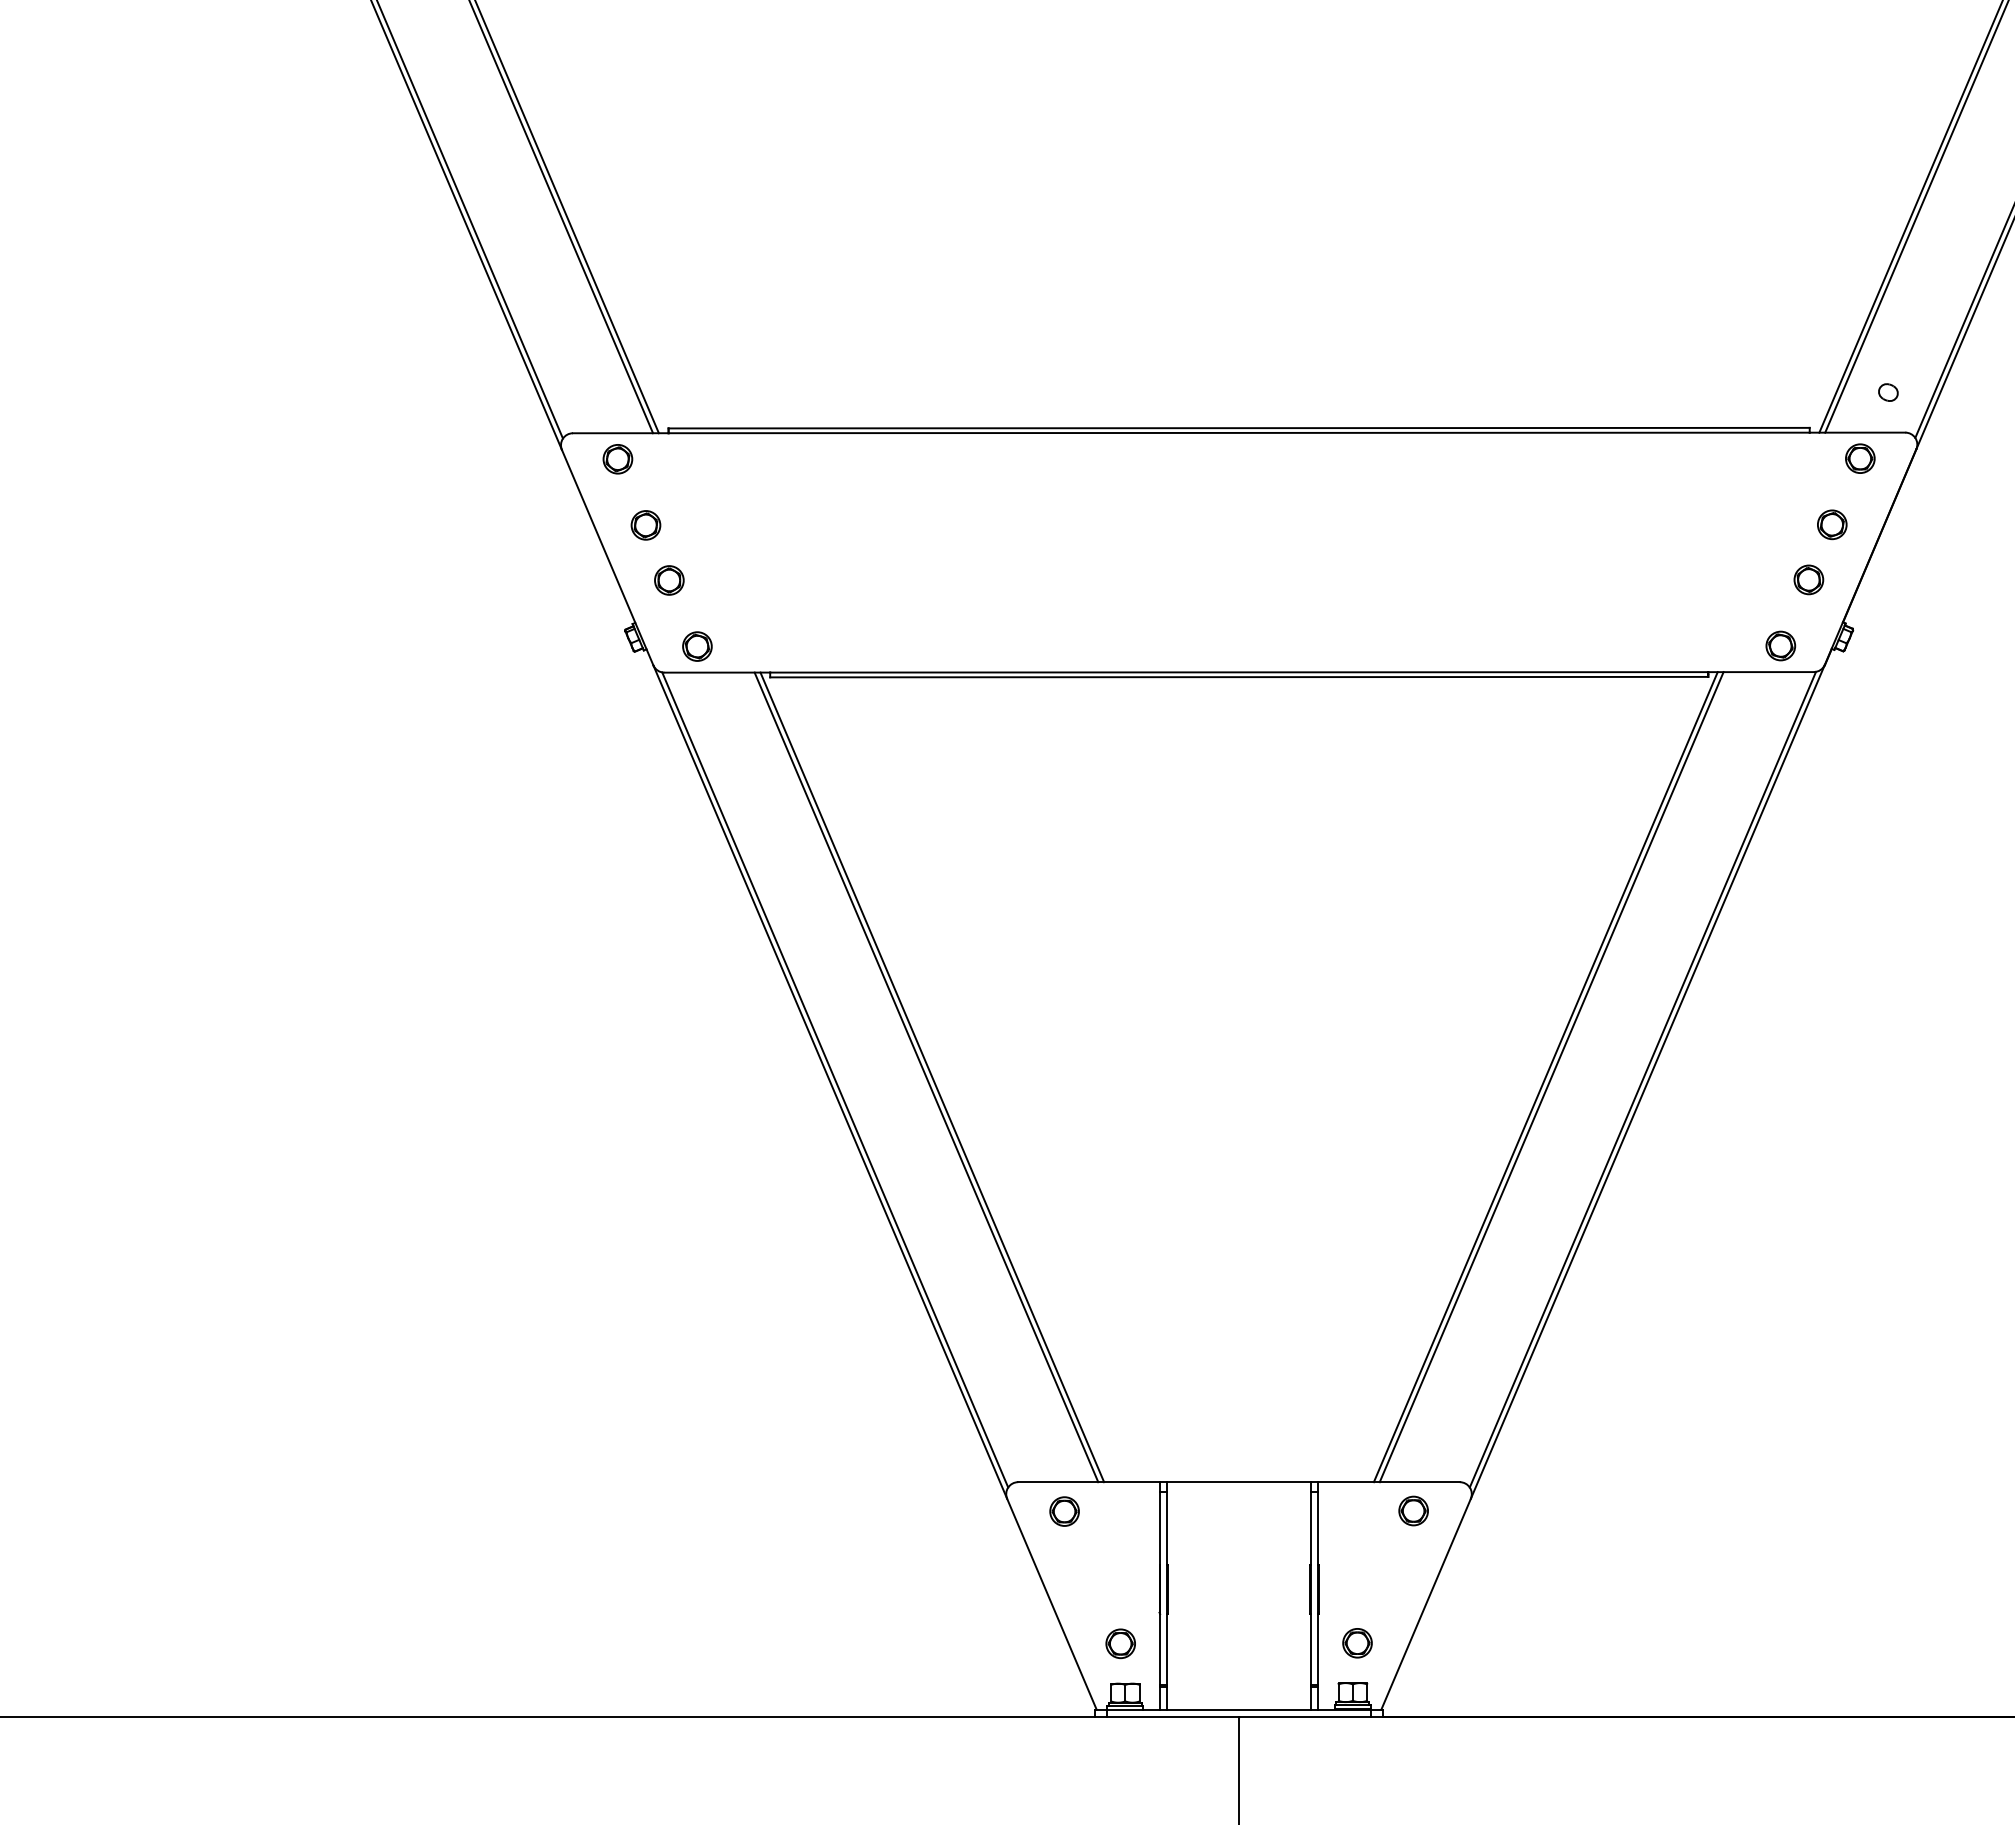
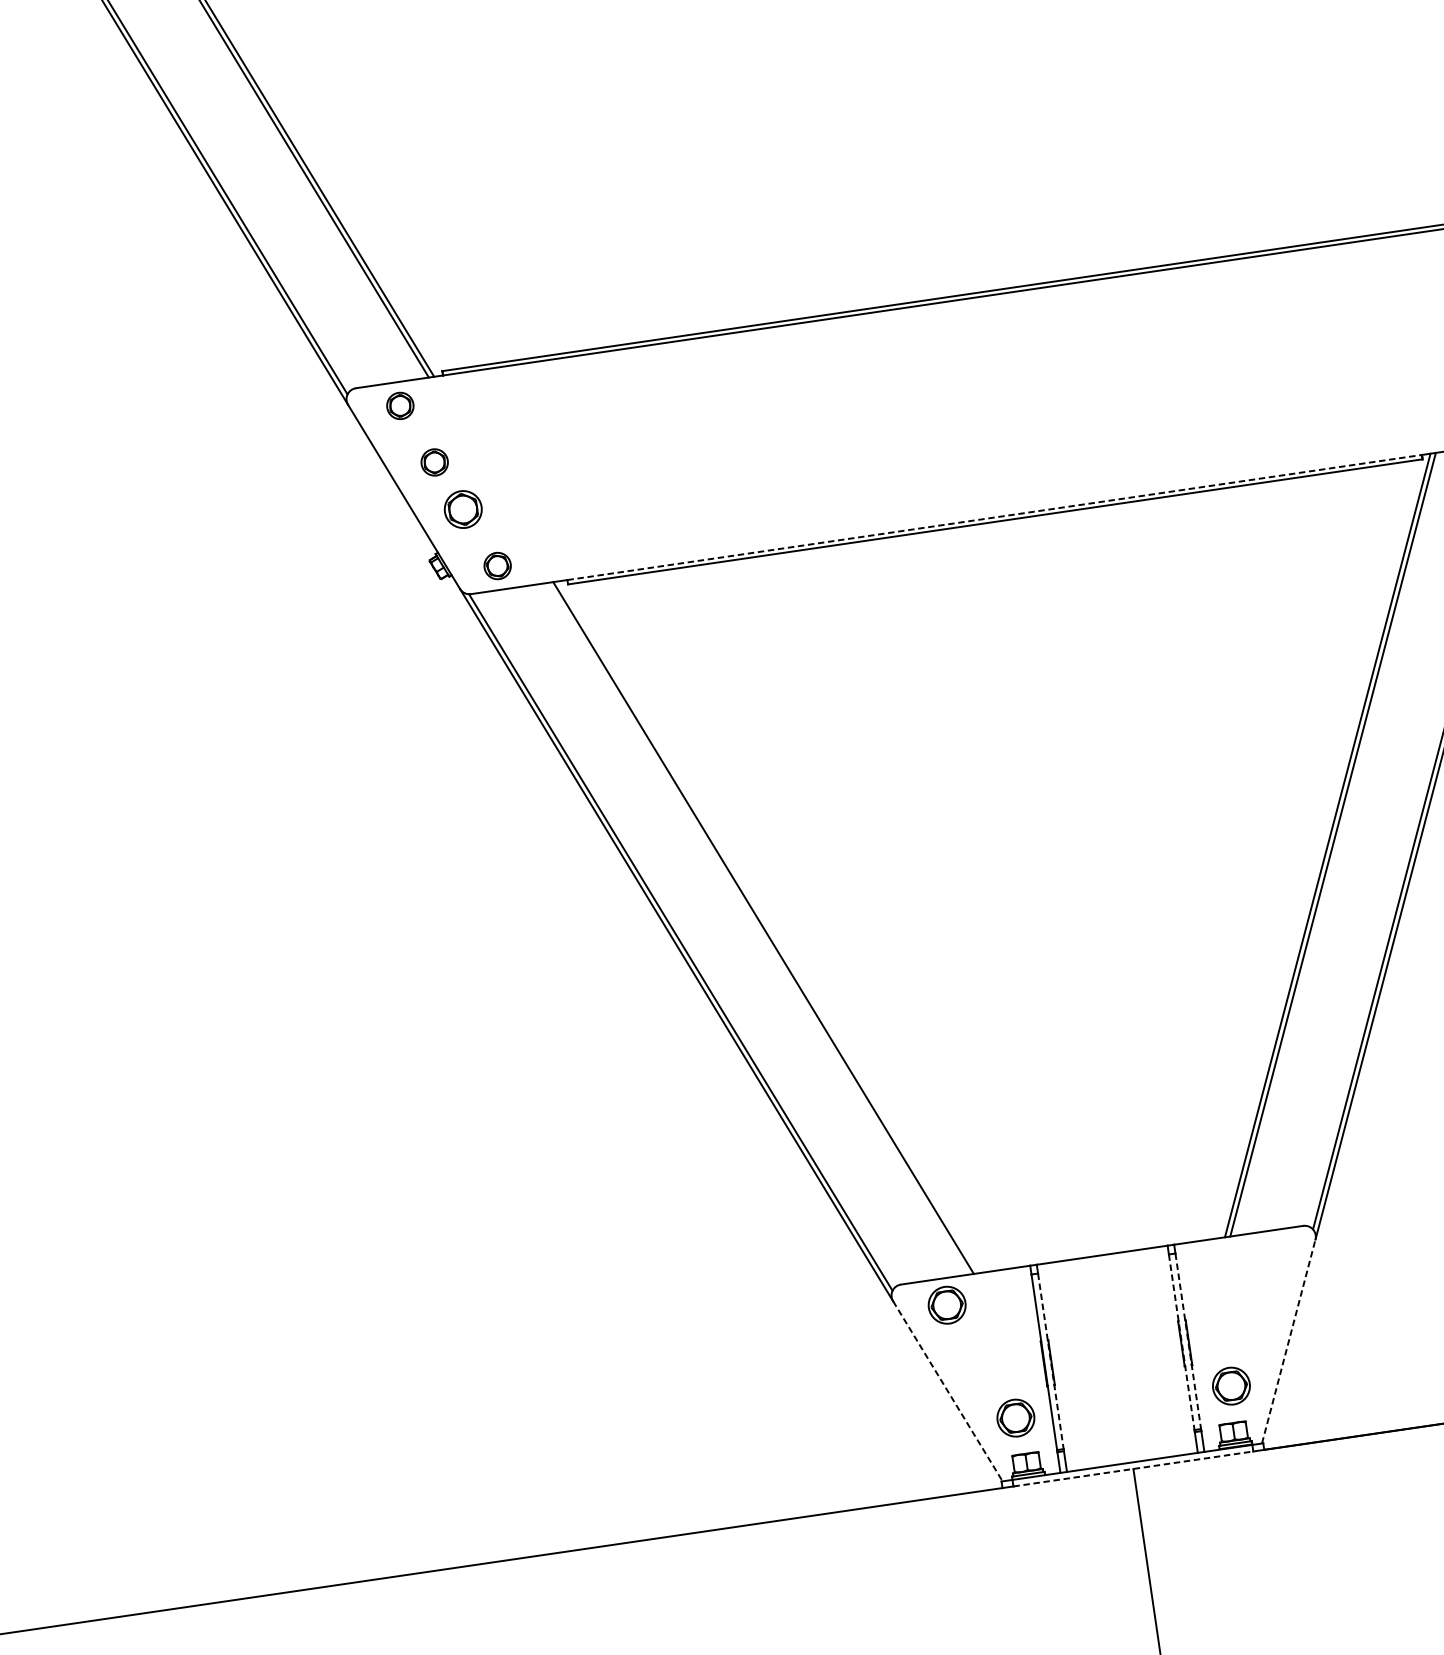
part: (669, 580) -> (463, 509), size x1.4
line: (1239, 672) -> (994, 517), solid -> dashed
line: (932, 1077) -> (769, 927), removed
part: (1413, 1510) -> (1264, 1257), removed
part: (1064, 1511) -> (947, 1305), size x1.4
line: (1167, 1588) -> (1051, 1361), solid -> dashed
line: (1310, 1588) -> (1181, 1342), solid -> dashed
line: (1318, 1588) -> (1188, 1341), solid -> dashed
line: (1426, 1603) -> (1289, 1340), solid -> dashed
line: (1052, 1604) -> (948, 1391), solid -> dashed
part: (1120, 1643) -> (1015, 1417), size x1.4
part: (1357, 1643) -> (1231, 1386), size x1.4
line: (1239, 1716) -> (1133, 1468), solid -> dashed

